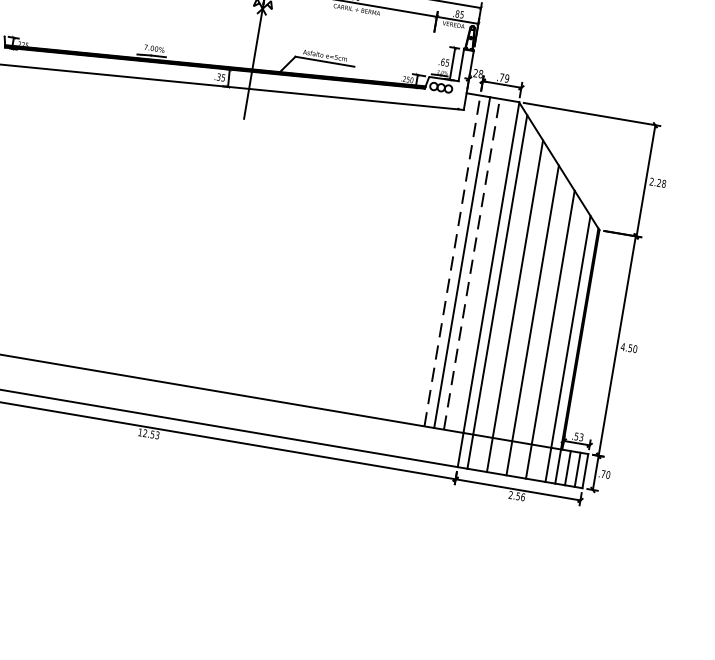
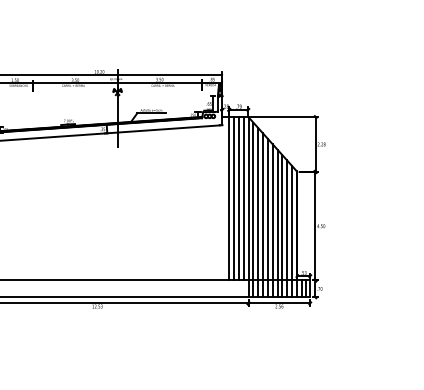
line: (452, 260) -> (229, 198), dashed -> solid
line: (471, 263) -> (238, 198), dashed -> solid
line: (481, 265) -> (243, 198), added
line: (506, 298) -> (258, 212), added
line: (523, 312) -> (267, 217), added
line: (541, 327) -> (277, 223), added
line: (560, 341) -> (287, 228), added

